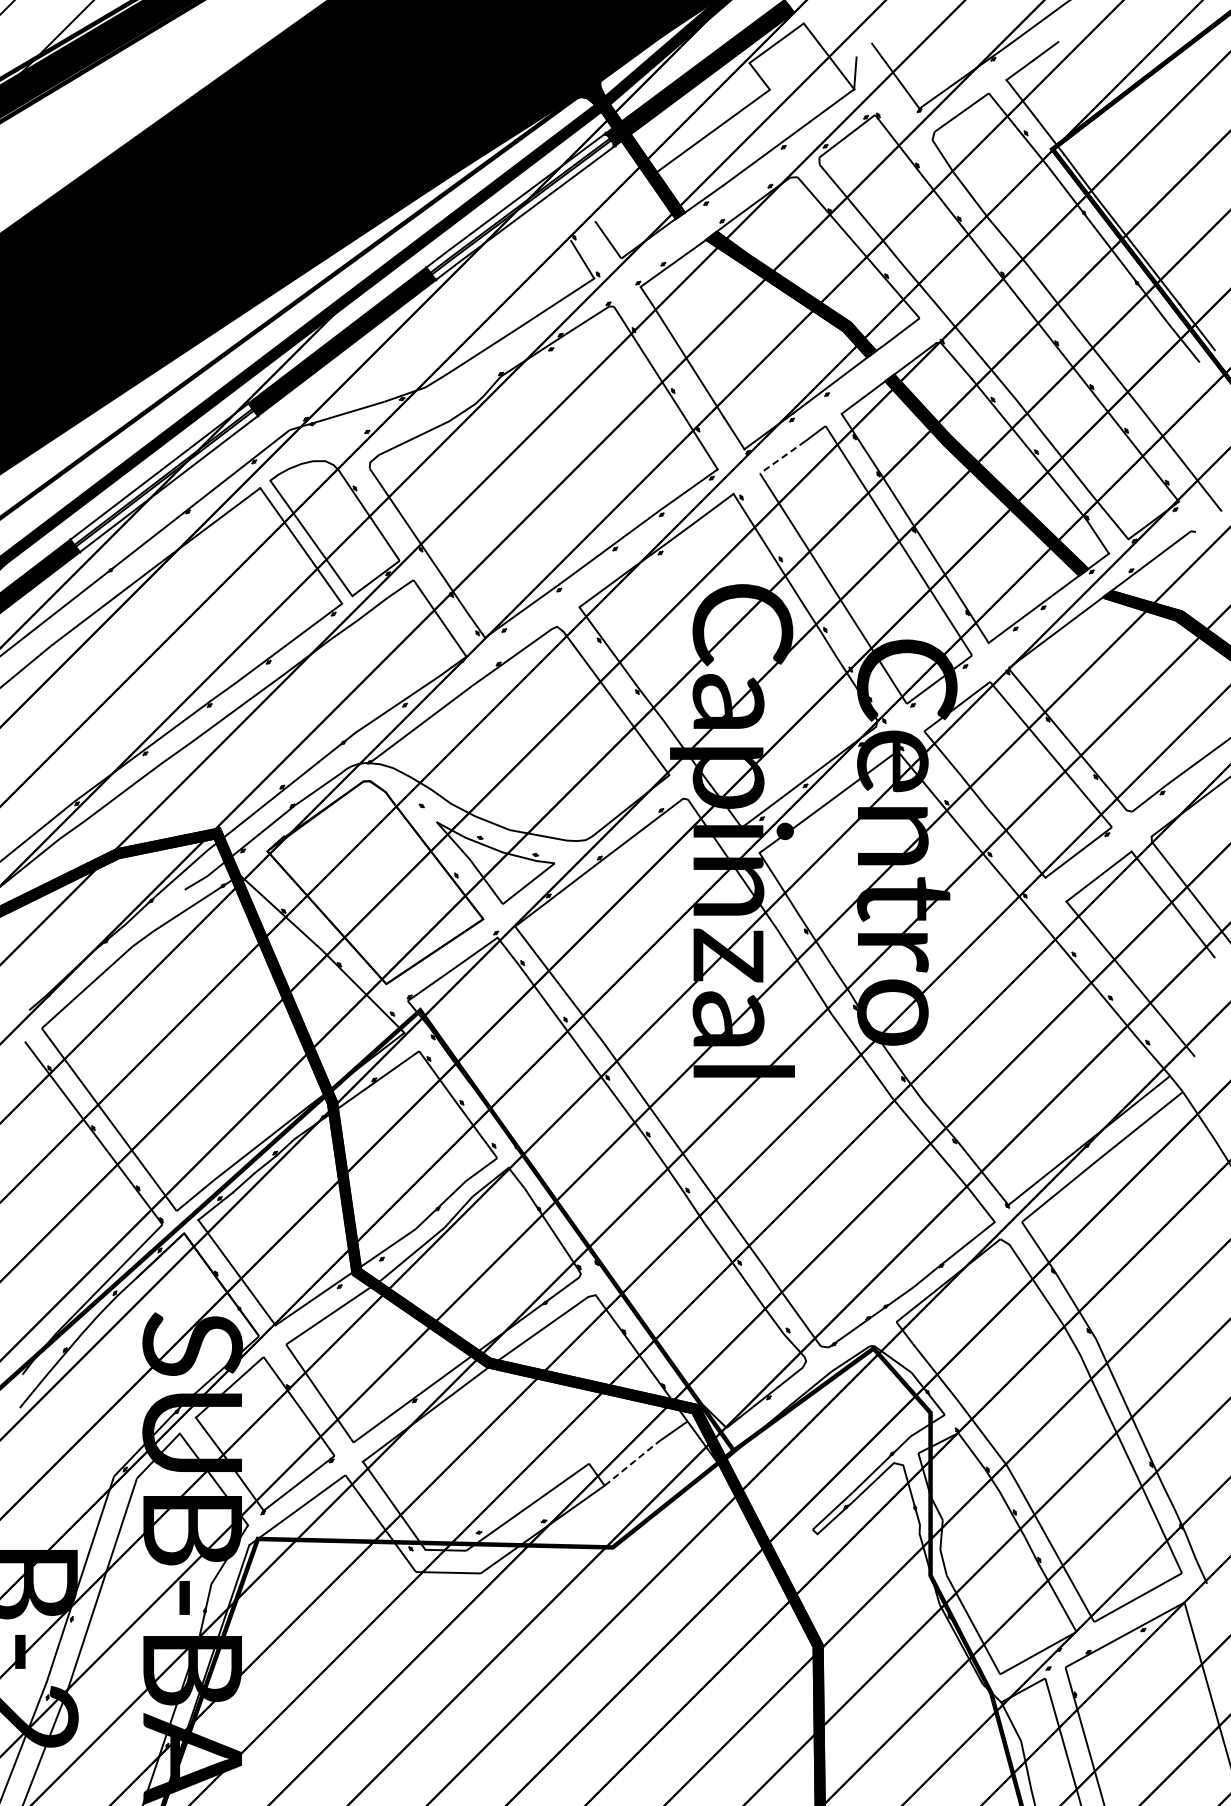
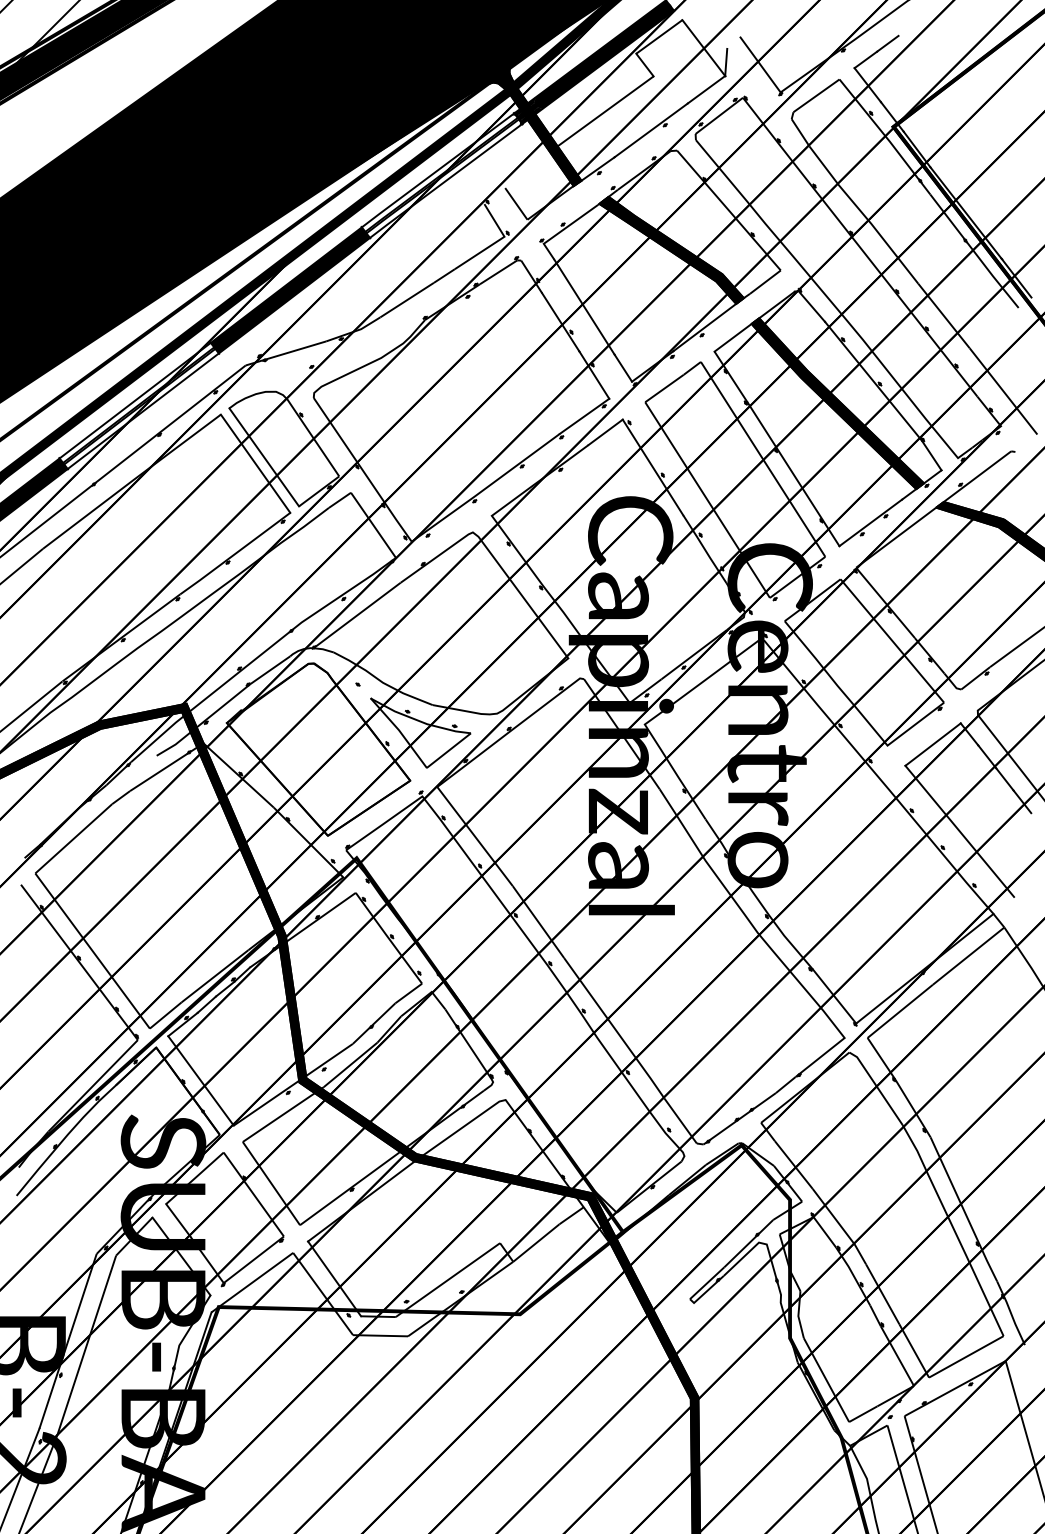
line: (782, 457) -> (664, 388), dashed -> solid
line: (632, 1463) -> (536, 1242), dashed -> solid

